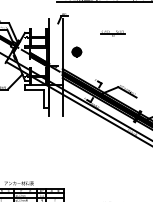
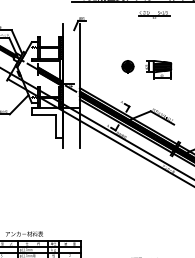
part: (113, 33) -> (154, 14), moved
part: (76, 51) -> (127, 66), moved
part: (124, 54) -> (158, 69), added

